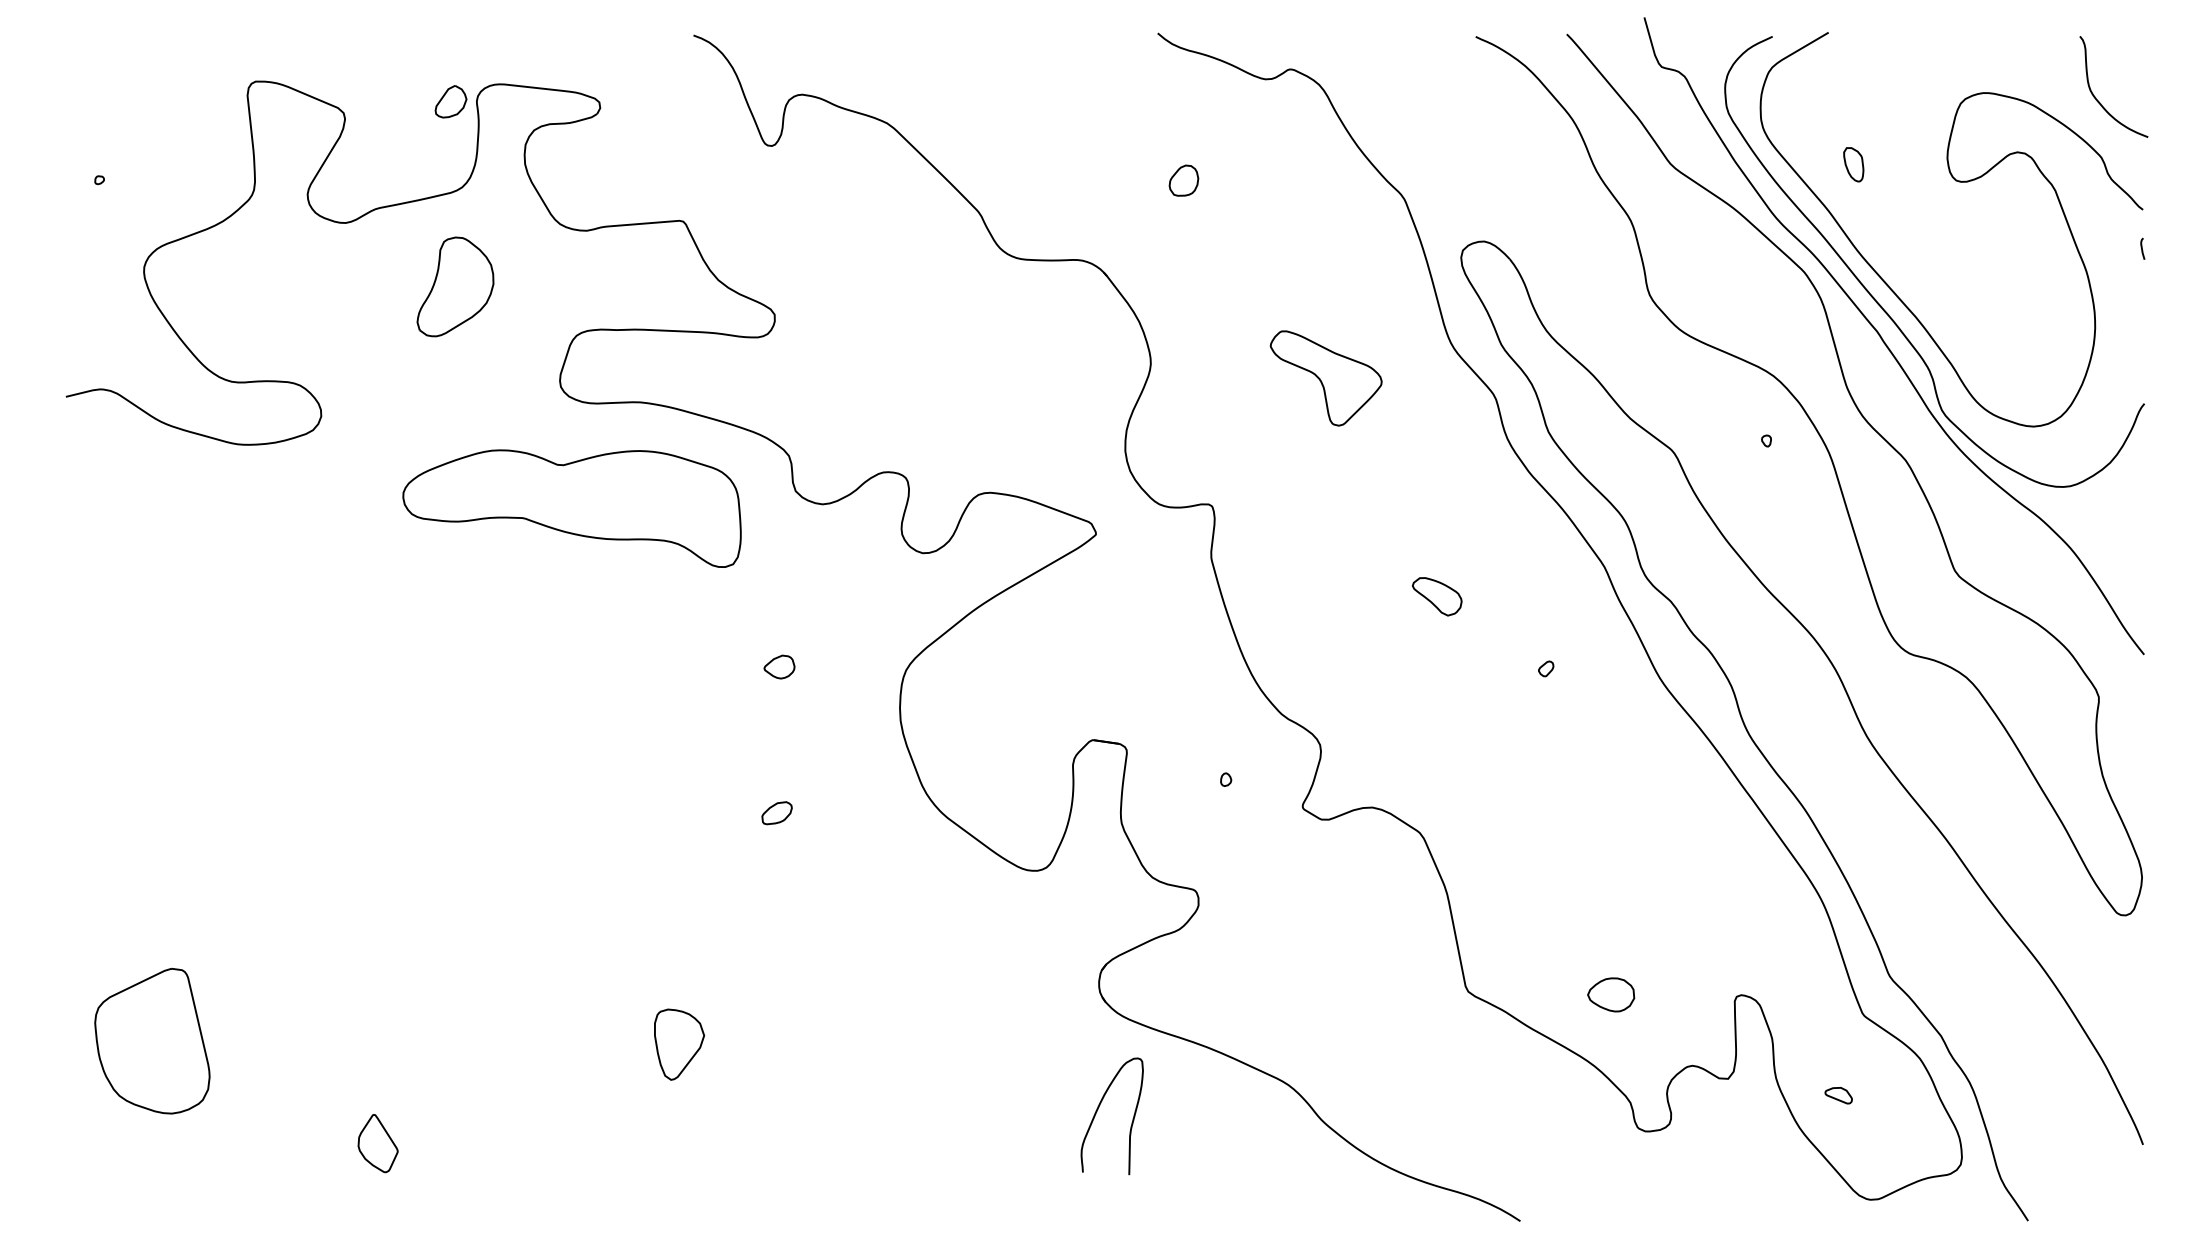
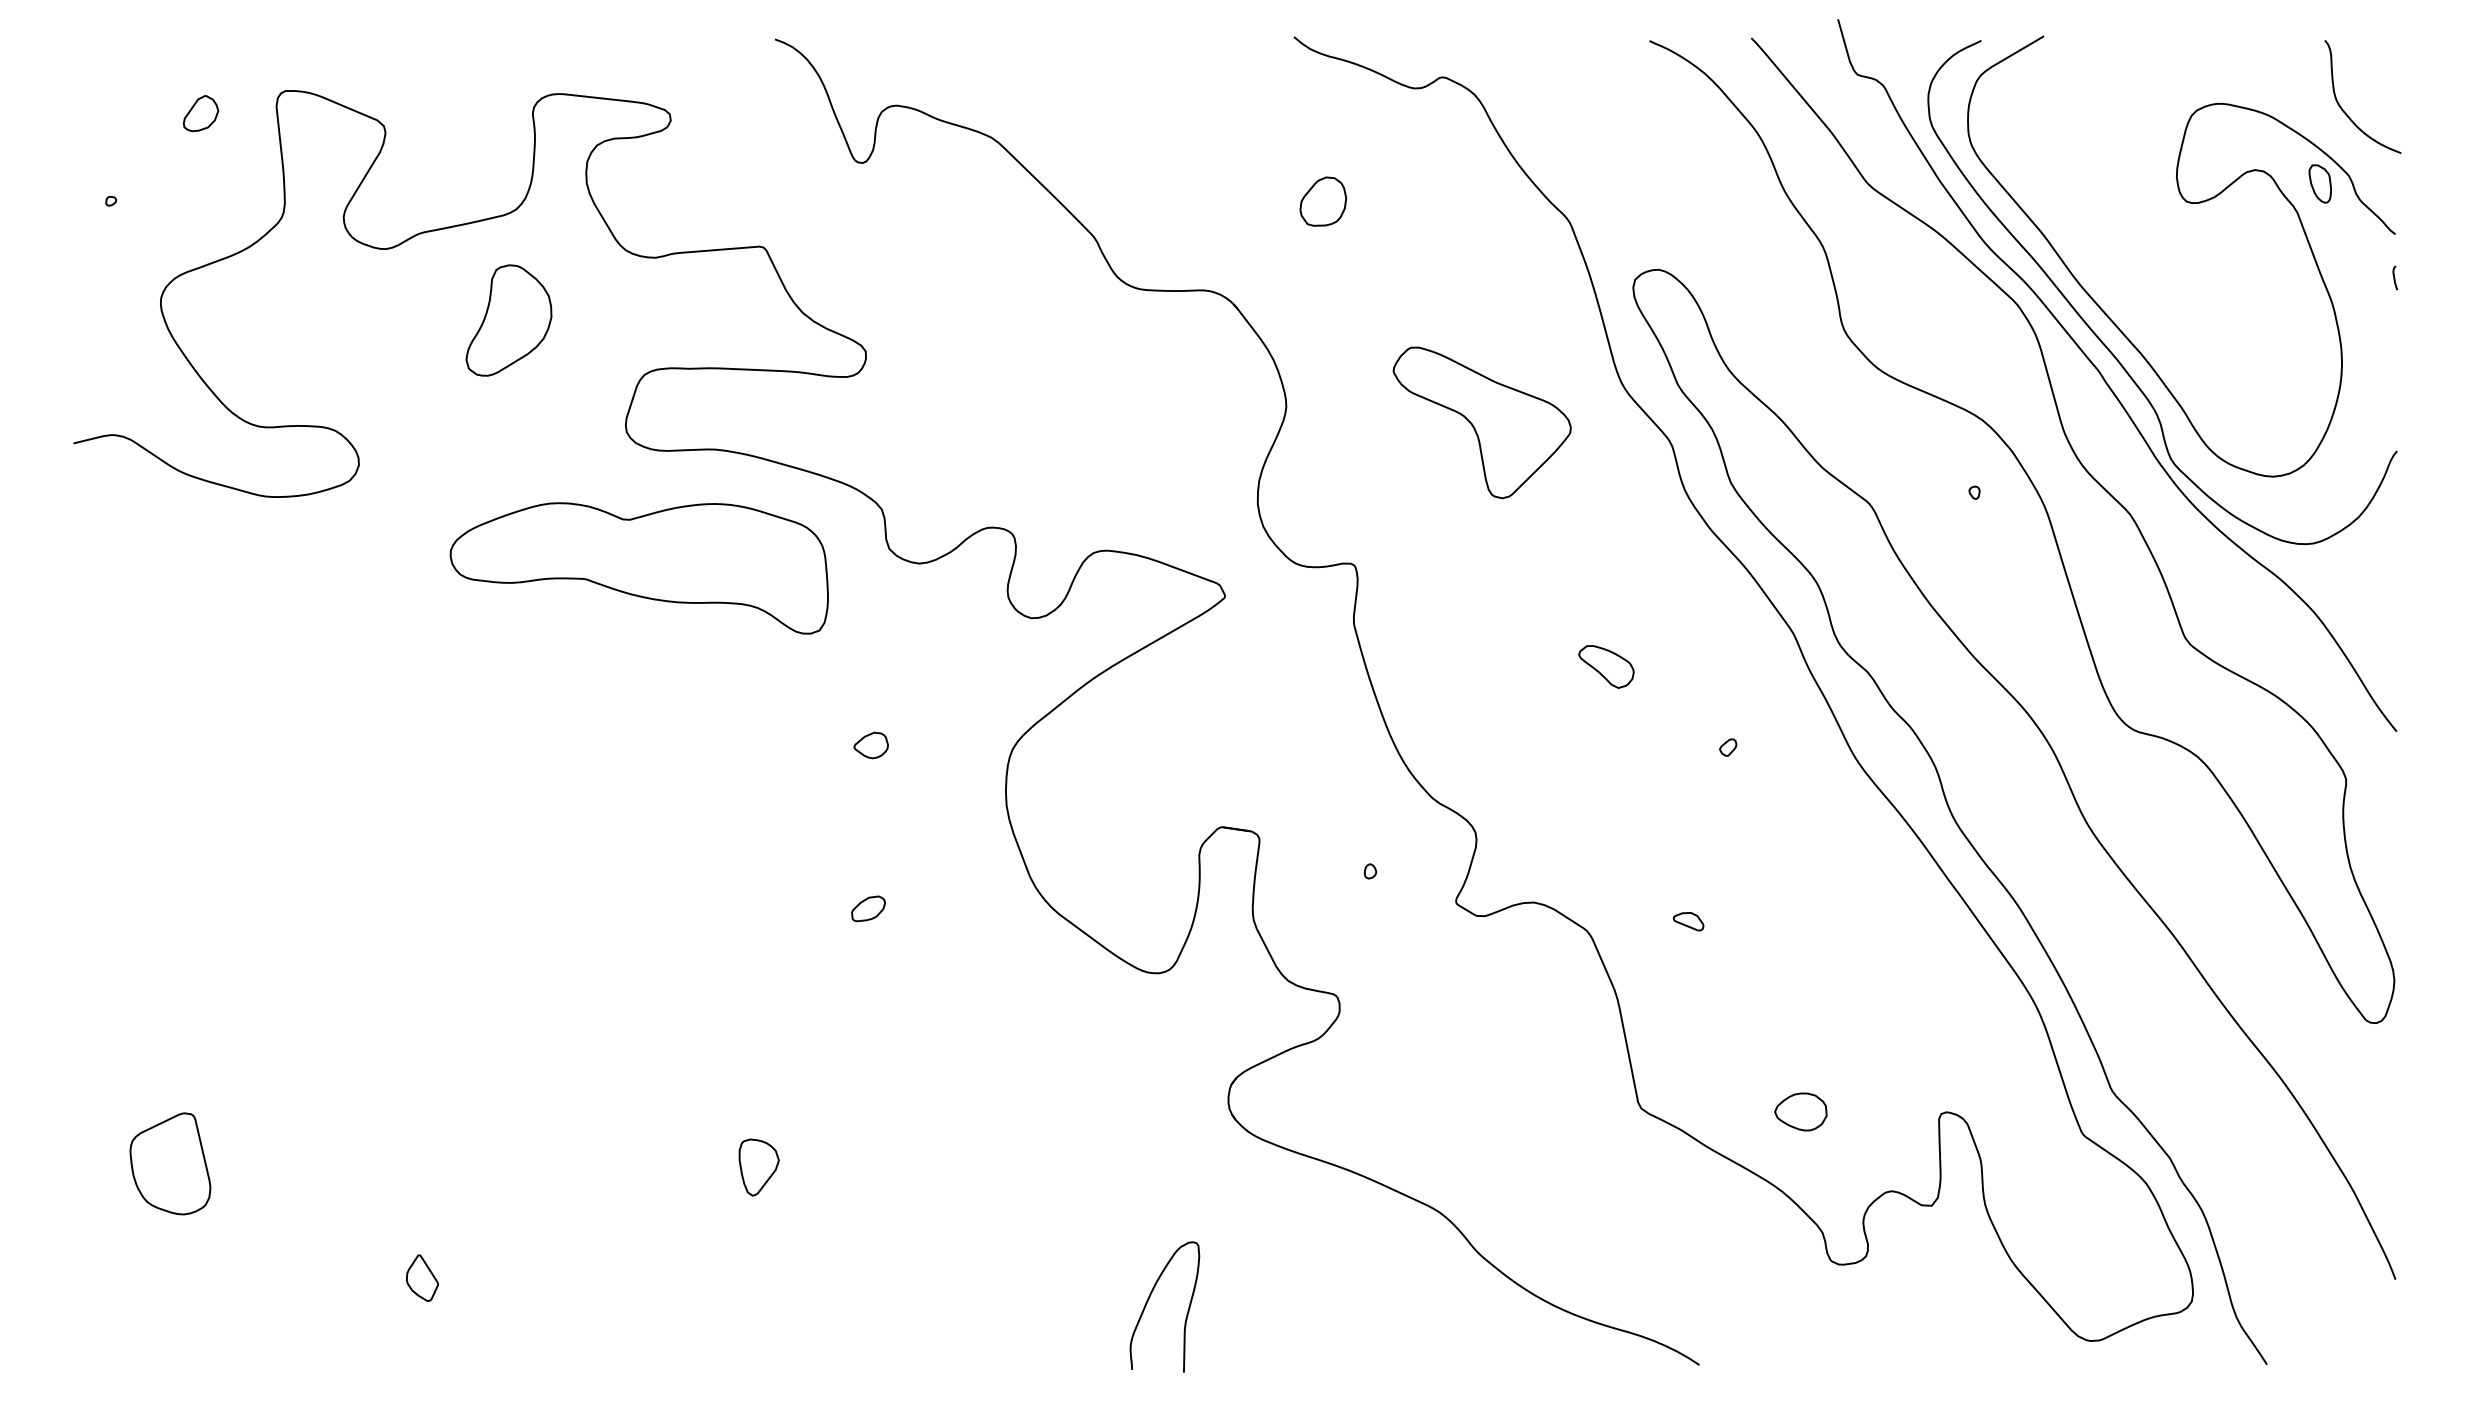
part: (450, 101) -> (200, 113), moved
part: (1853, 164) -> (2319, 183), moved
part: (1183, 180) -> (1322, 201), size x1.43
part: (1326, 378) -> (1482, 422), size x1.43
part: (152, 1041) -> (170, 1164), size x0.62
part: (678, 1044) -> (758, 1167), size x0.71
part: (1838, 1095) -> (1688, 921), moved
curve: (1098, 1109) -> (1149, 1299), moved
part: (377, 1143) -> (421, 1278), size x0.71

